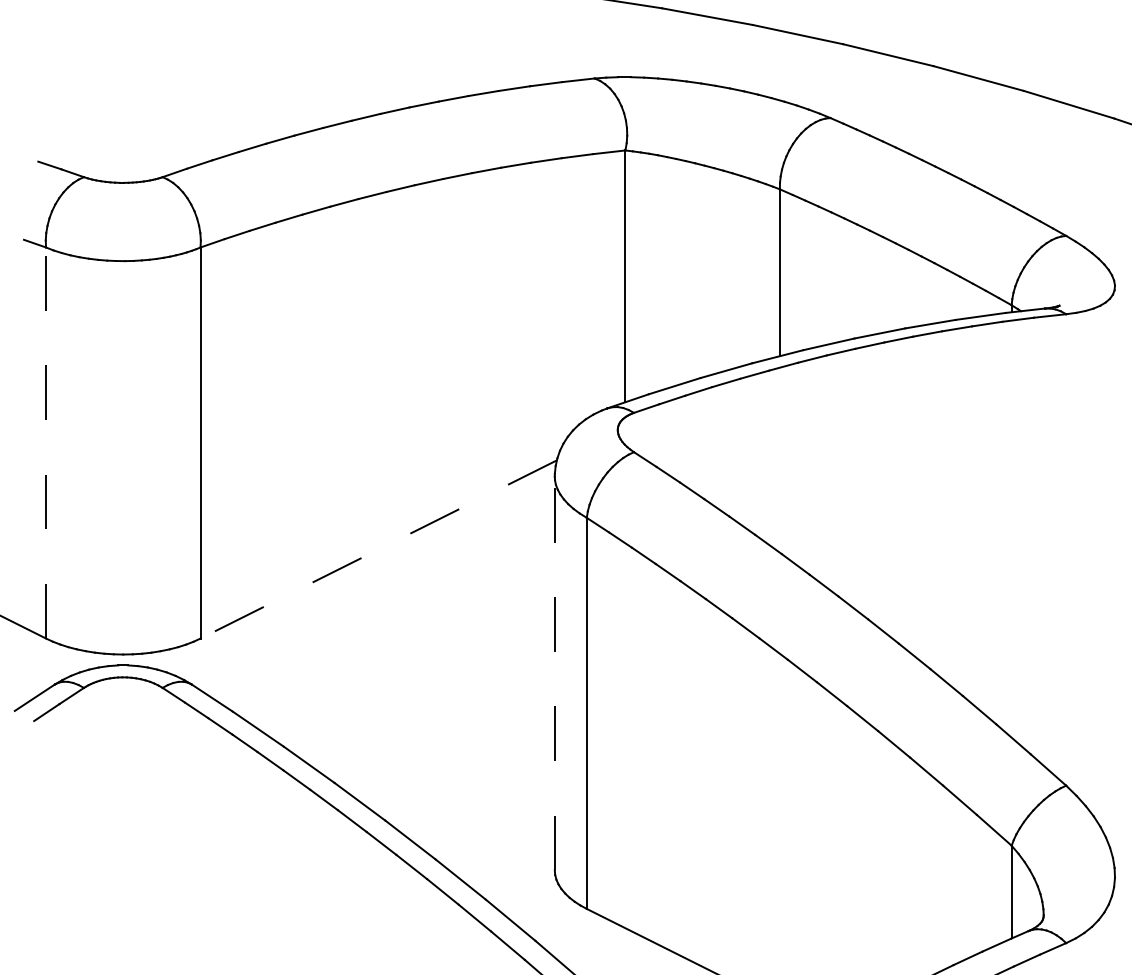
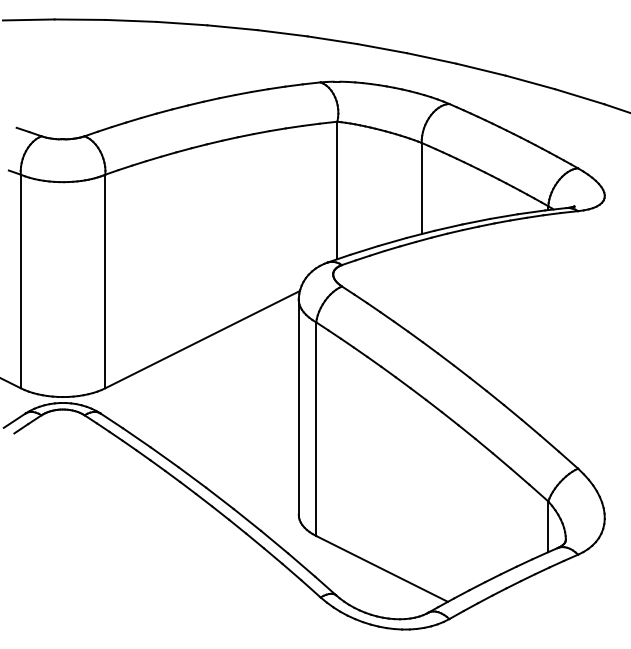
line: (45, 442) -> (20, 281), dashed -> solid
line: (378, 549) -> (202, 339), dashed -> solid
line: (554, 671) -> (298, 406), dashed -> solid

